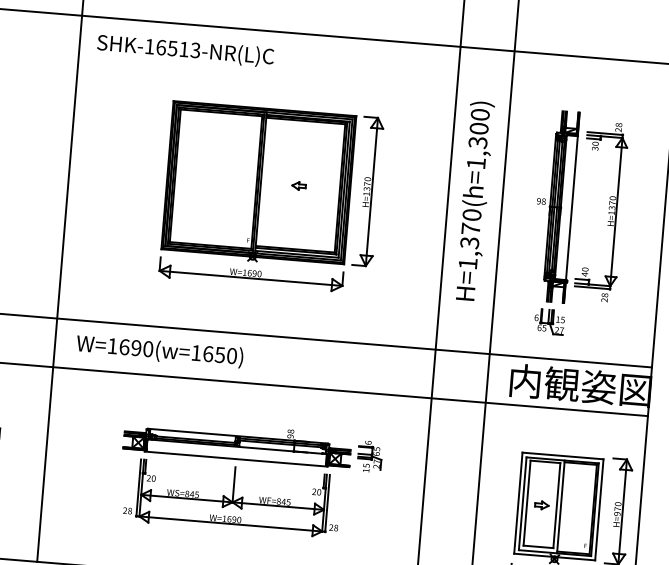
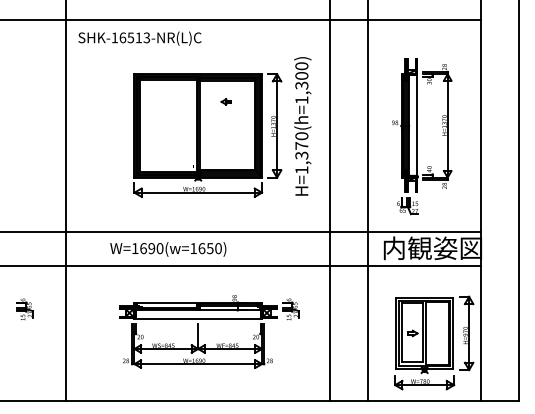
part: (297, 185) -> (225, 101), moved
text: (474, 201) -> (302, 126), moved
text: (160, 351) -> (168, 249), moved

